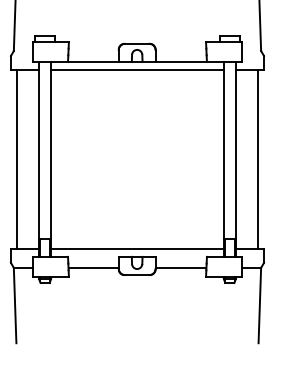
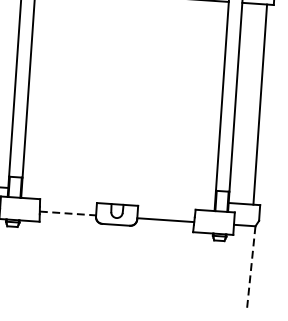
line: (137, 248) -> (118, 195), removed
line: (94, 267) -> (68, 213), solid -> dashed
line: (259, 305) -> (250, 268), solid -> dashed

